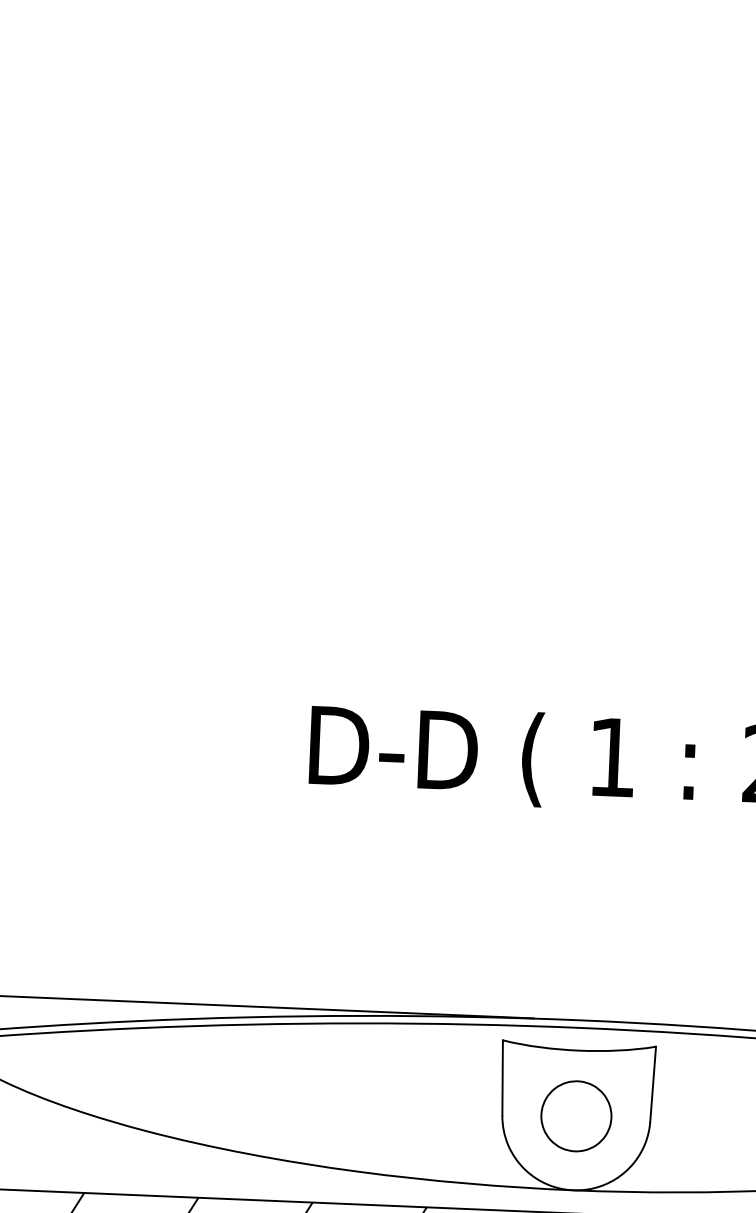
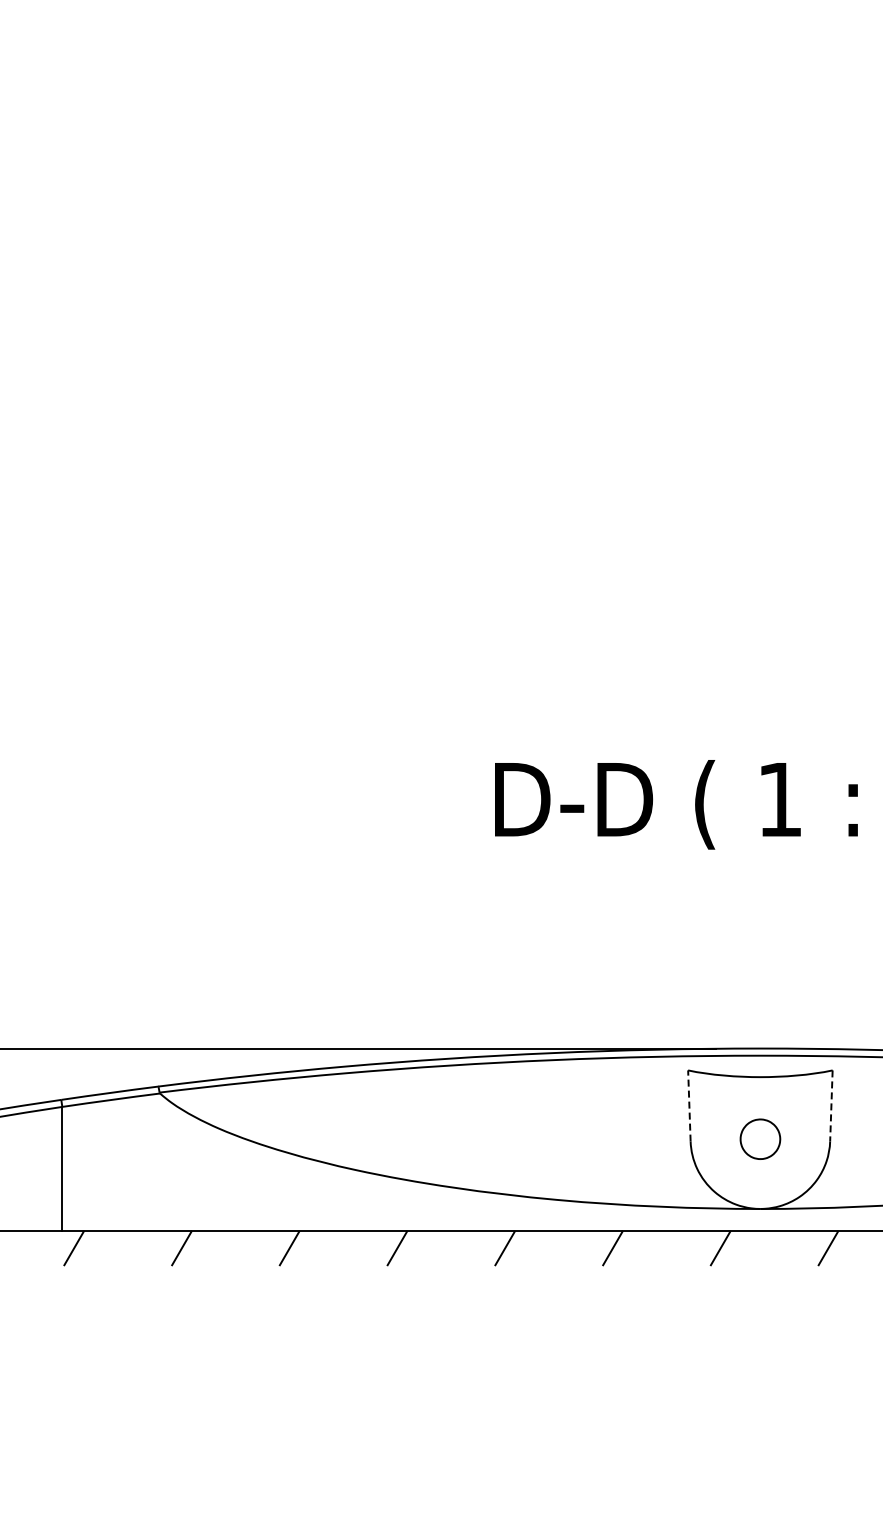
line: (502, 1078) -> (689, 1106), solid -> dashed
line: (653, 1084) -> (831, 1106), solid -> dashed
part: (576, 1116) -> (760, 1139), size x0.6

